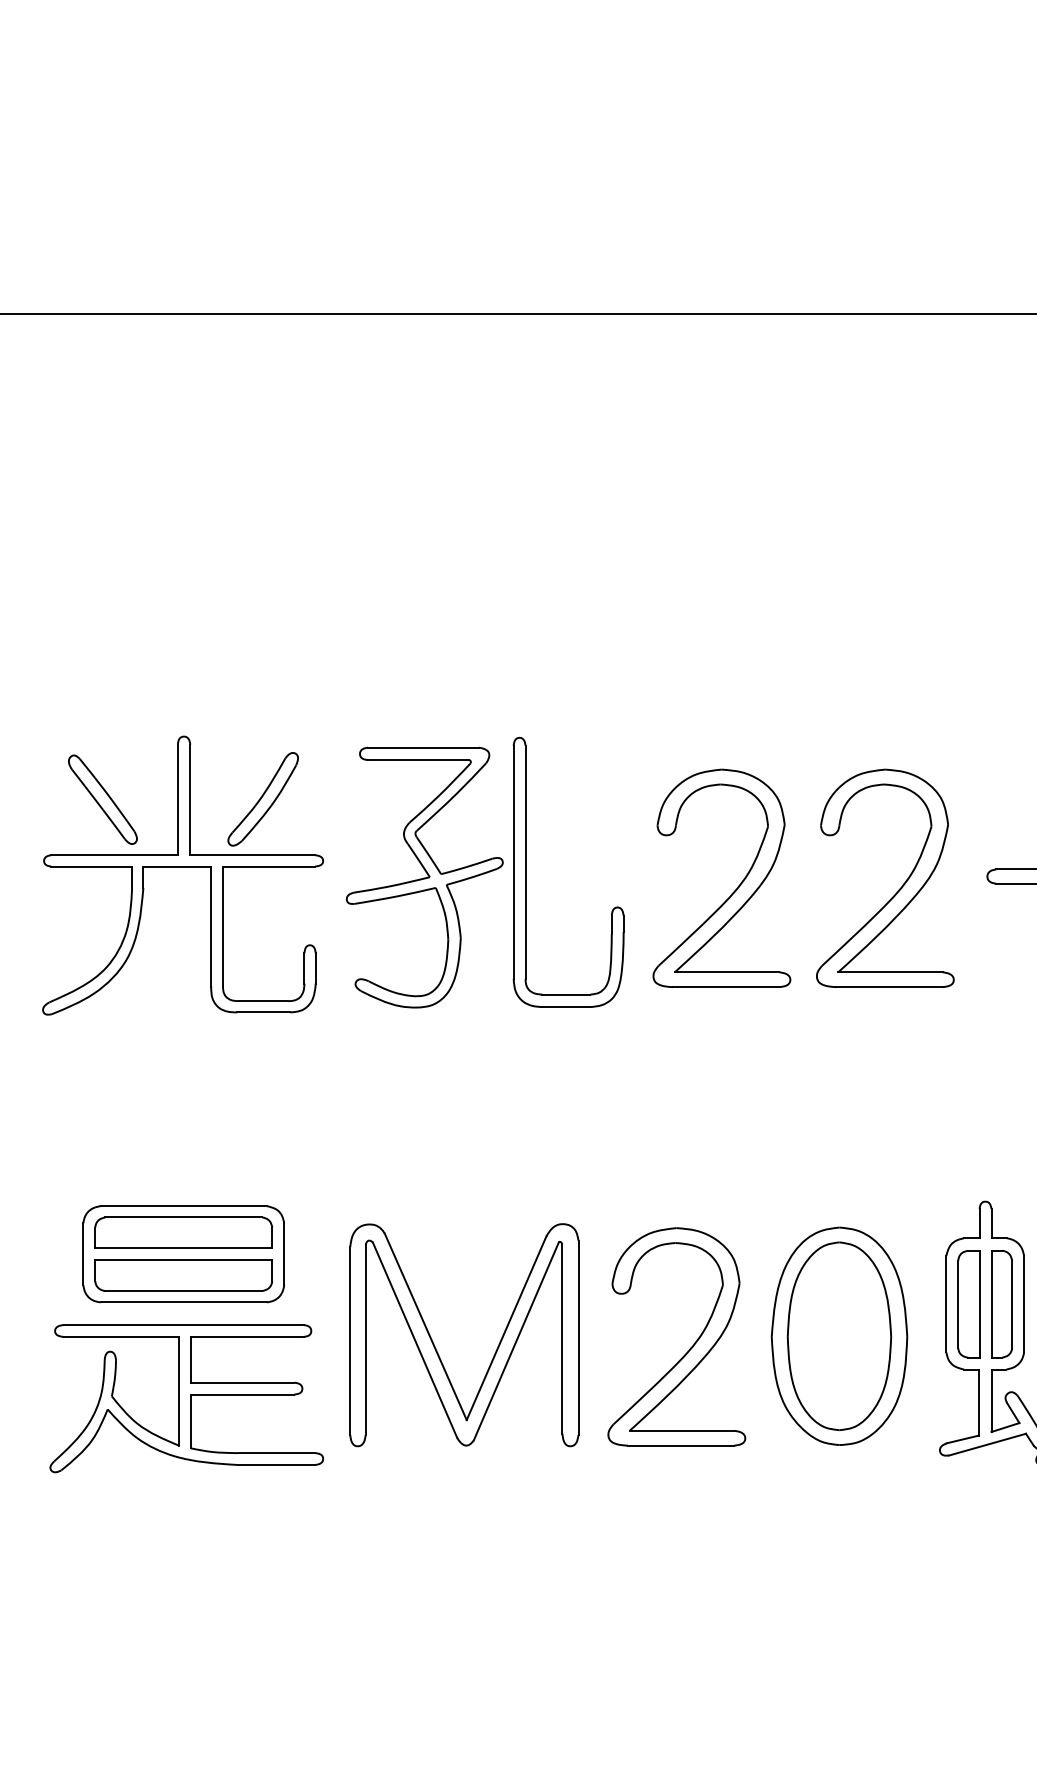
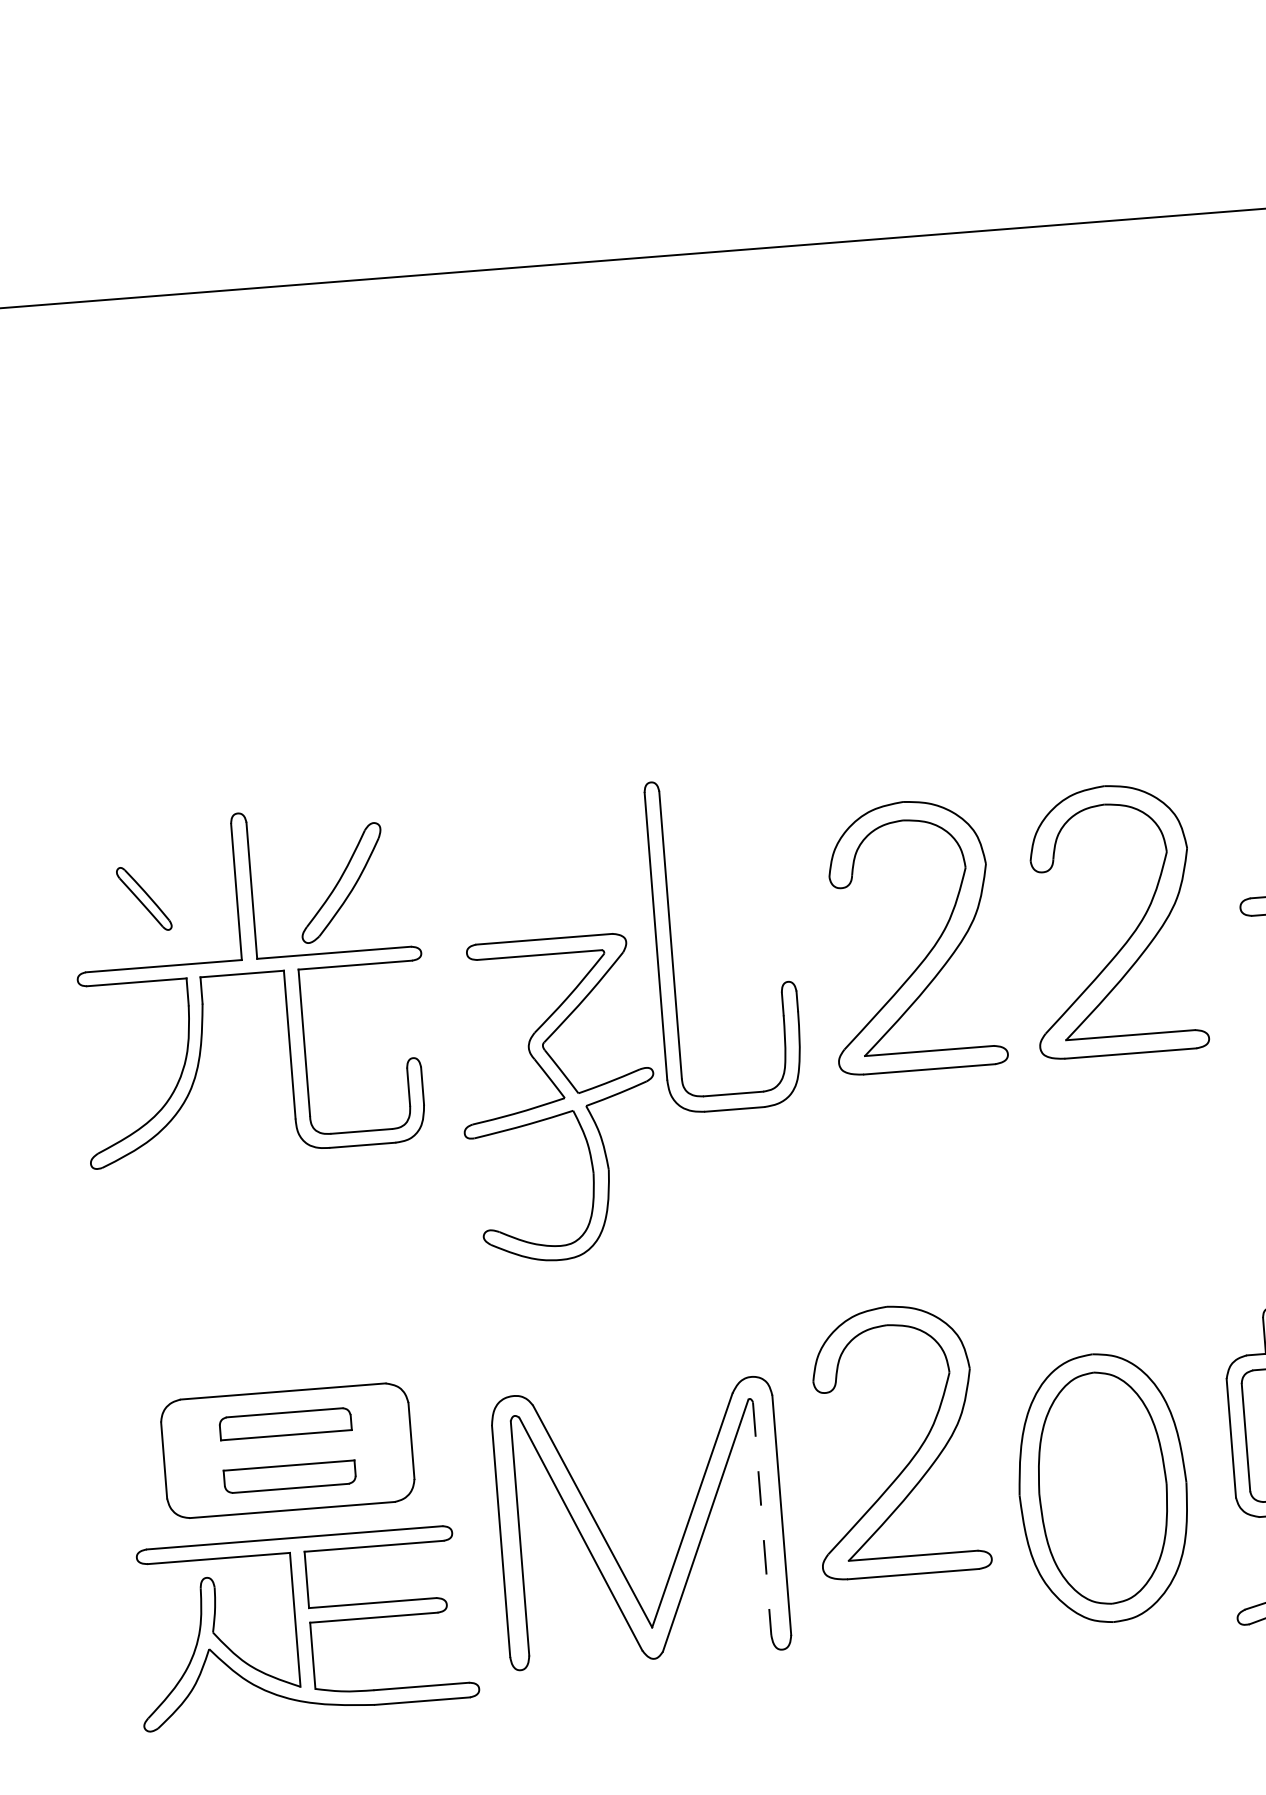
part: (102, 799) -> (143, 898), size x0.6
part: (424, 877) -> (558, 1099), moved
part: (183, 1232) -> (285, 1423), size x0.6
part: (183, 1275) -> (289, 1476), size x0.6
line: (562, 1339) -> (762, 1518), solid -> dashed
part: (689, 1348) -> (914, 1453), moved

